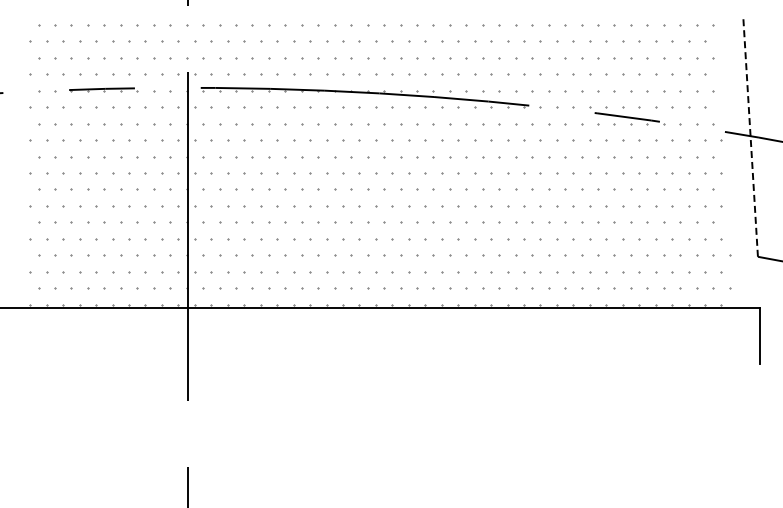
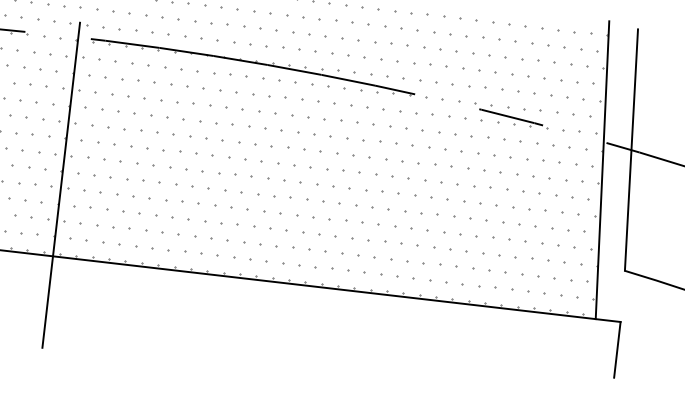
line: (750, 136) -> (631, 150), dashed -> solid
line: (723, 159) -> (601, 170), added

